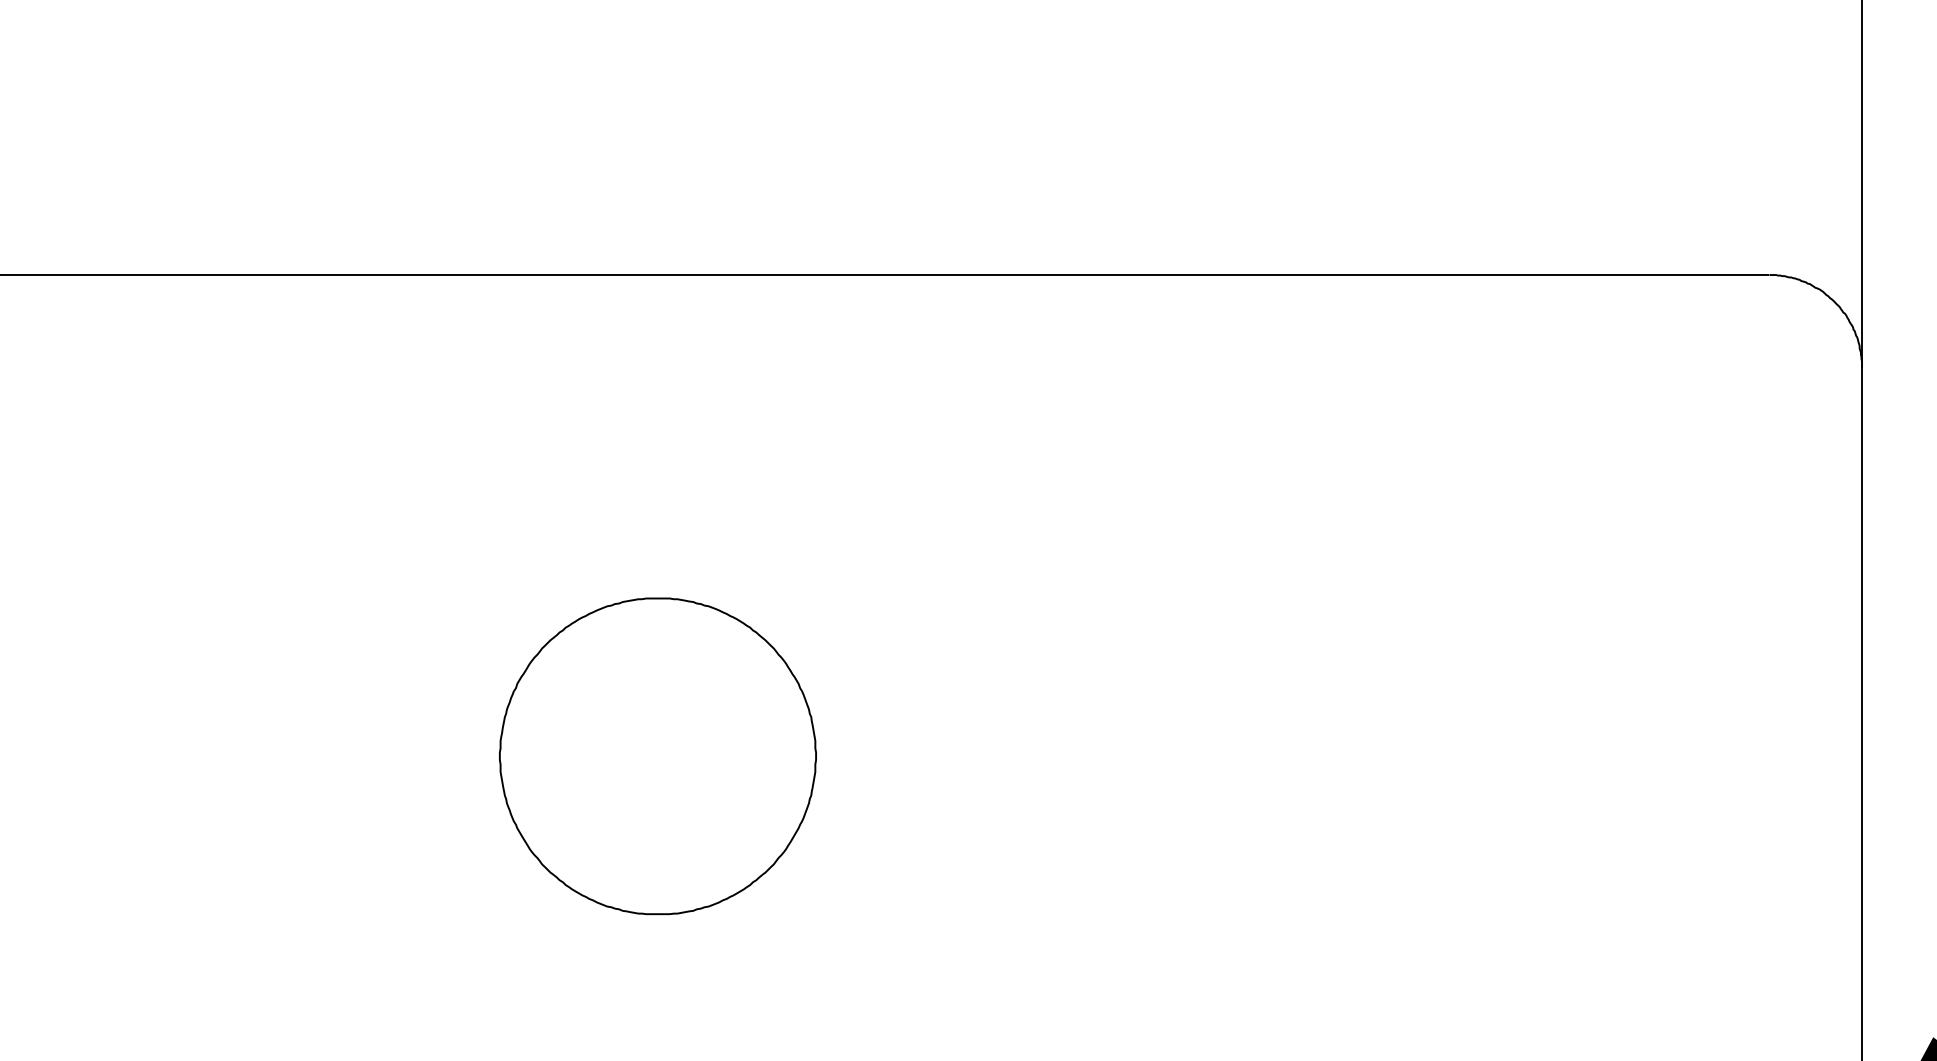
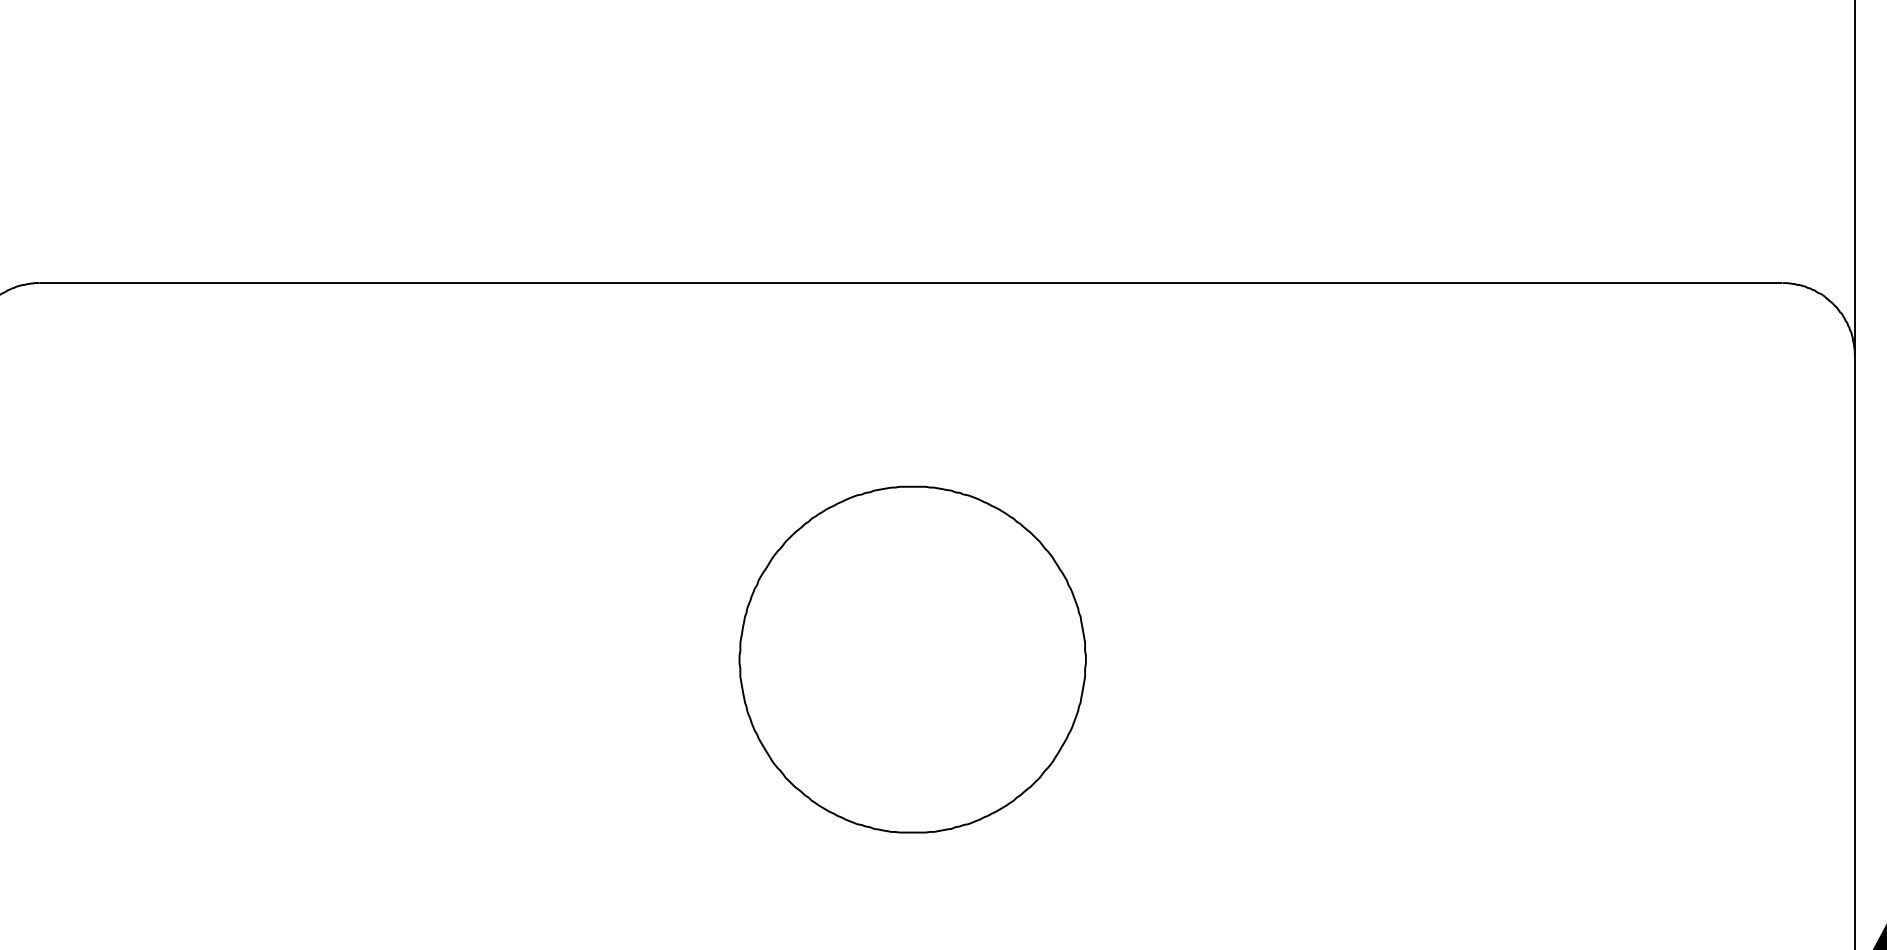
part: (657, 756) -> (912, 659), size x1.4

